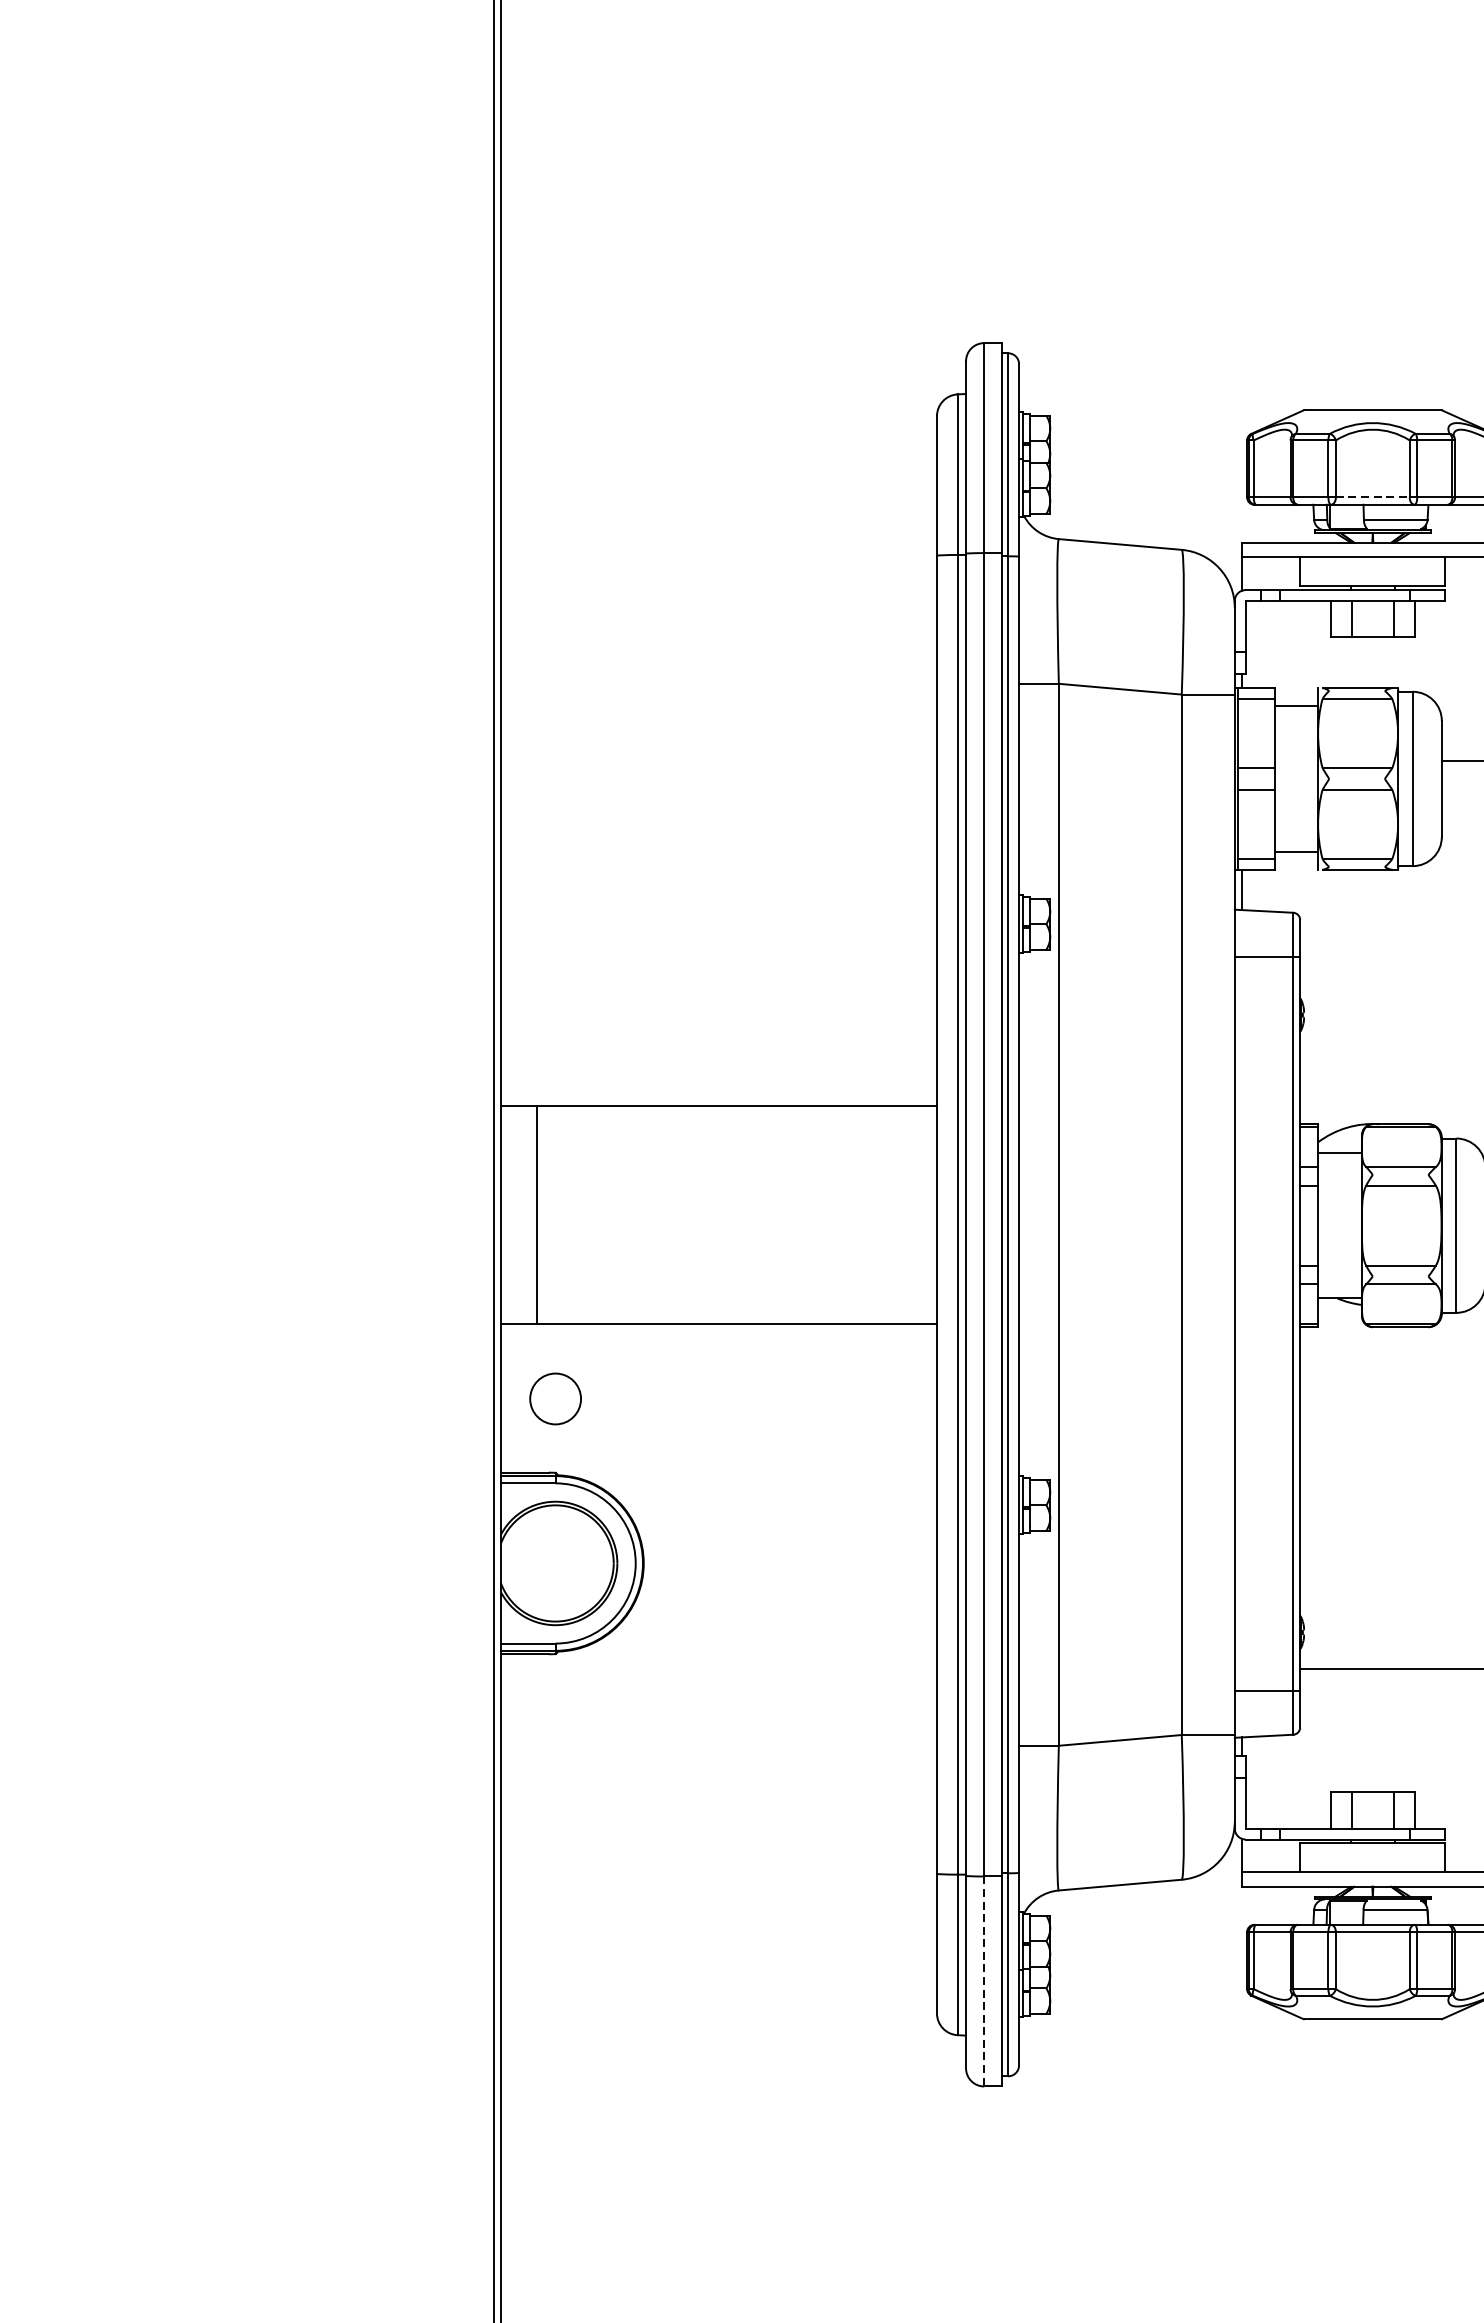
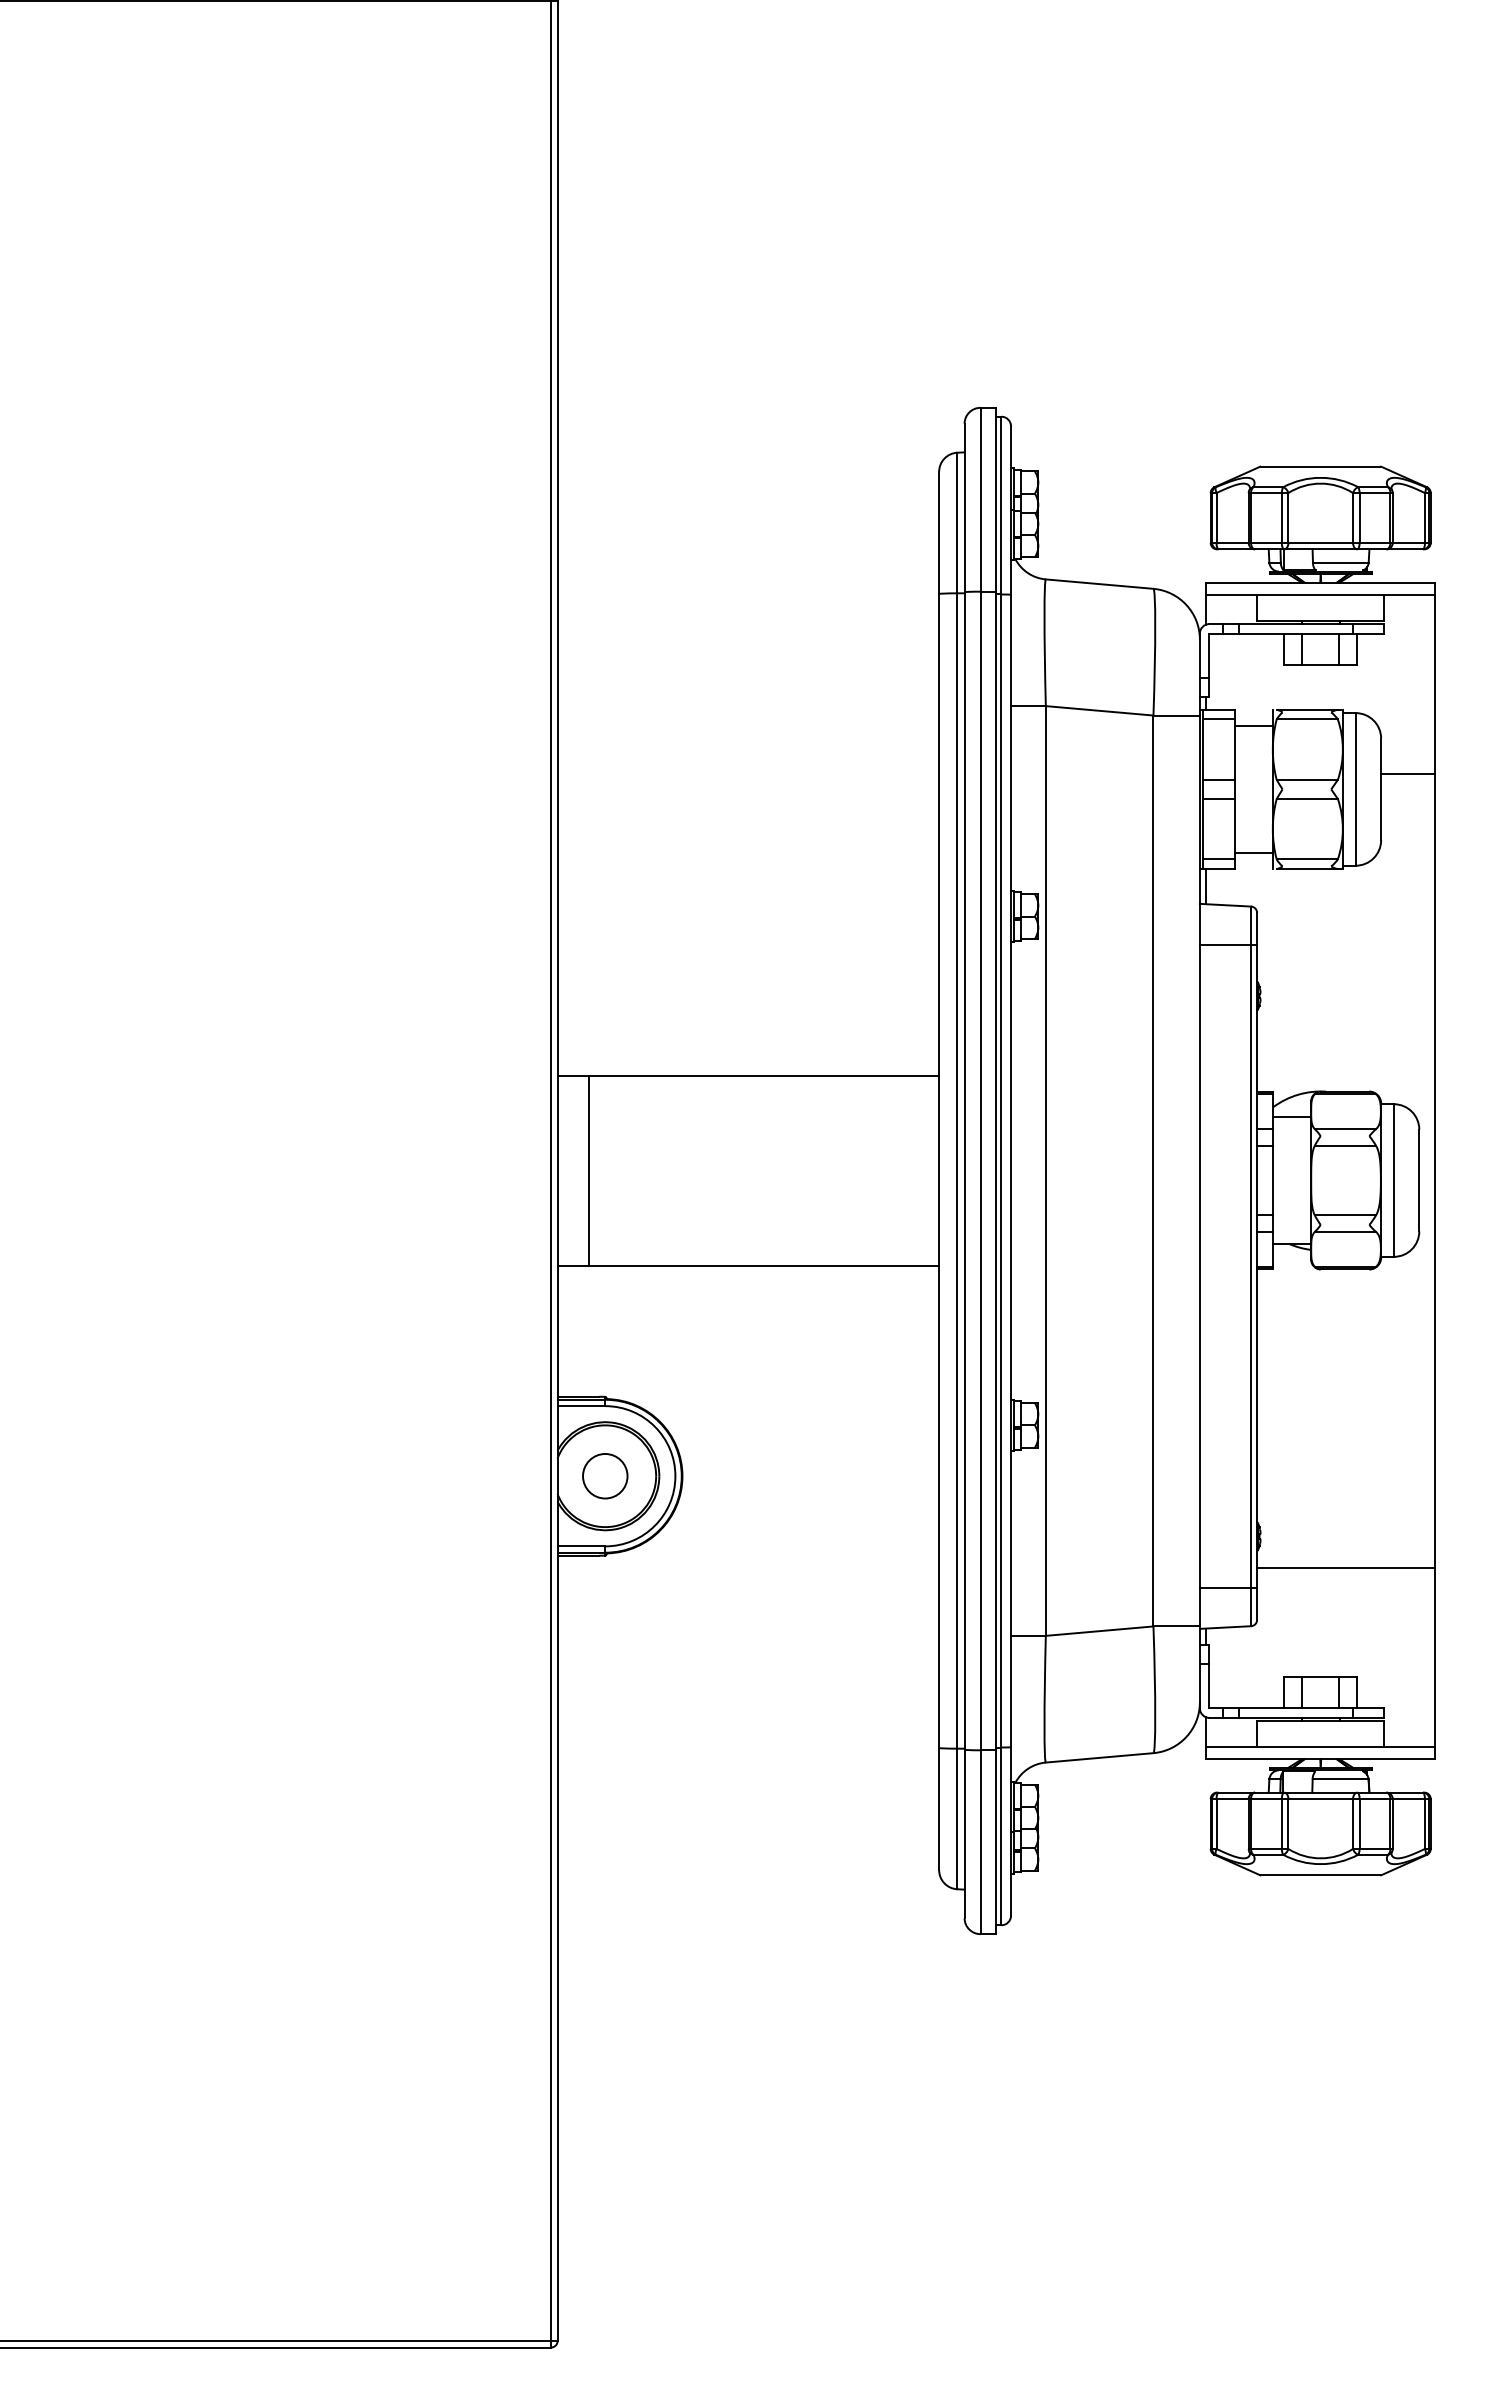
line: (1373, 496) -> (1321, 542), dashed -> solid
circle: (555, 1399) -> (605, 1476), moved
line: (984, 1981) -> (980, 1842), dashed -> solid

